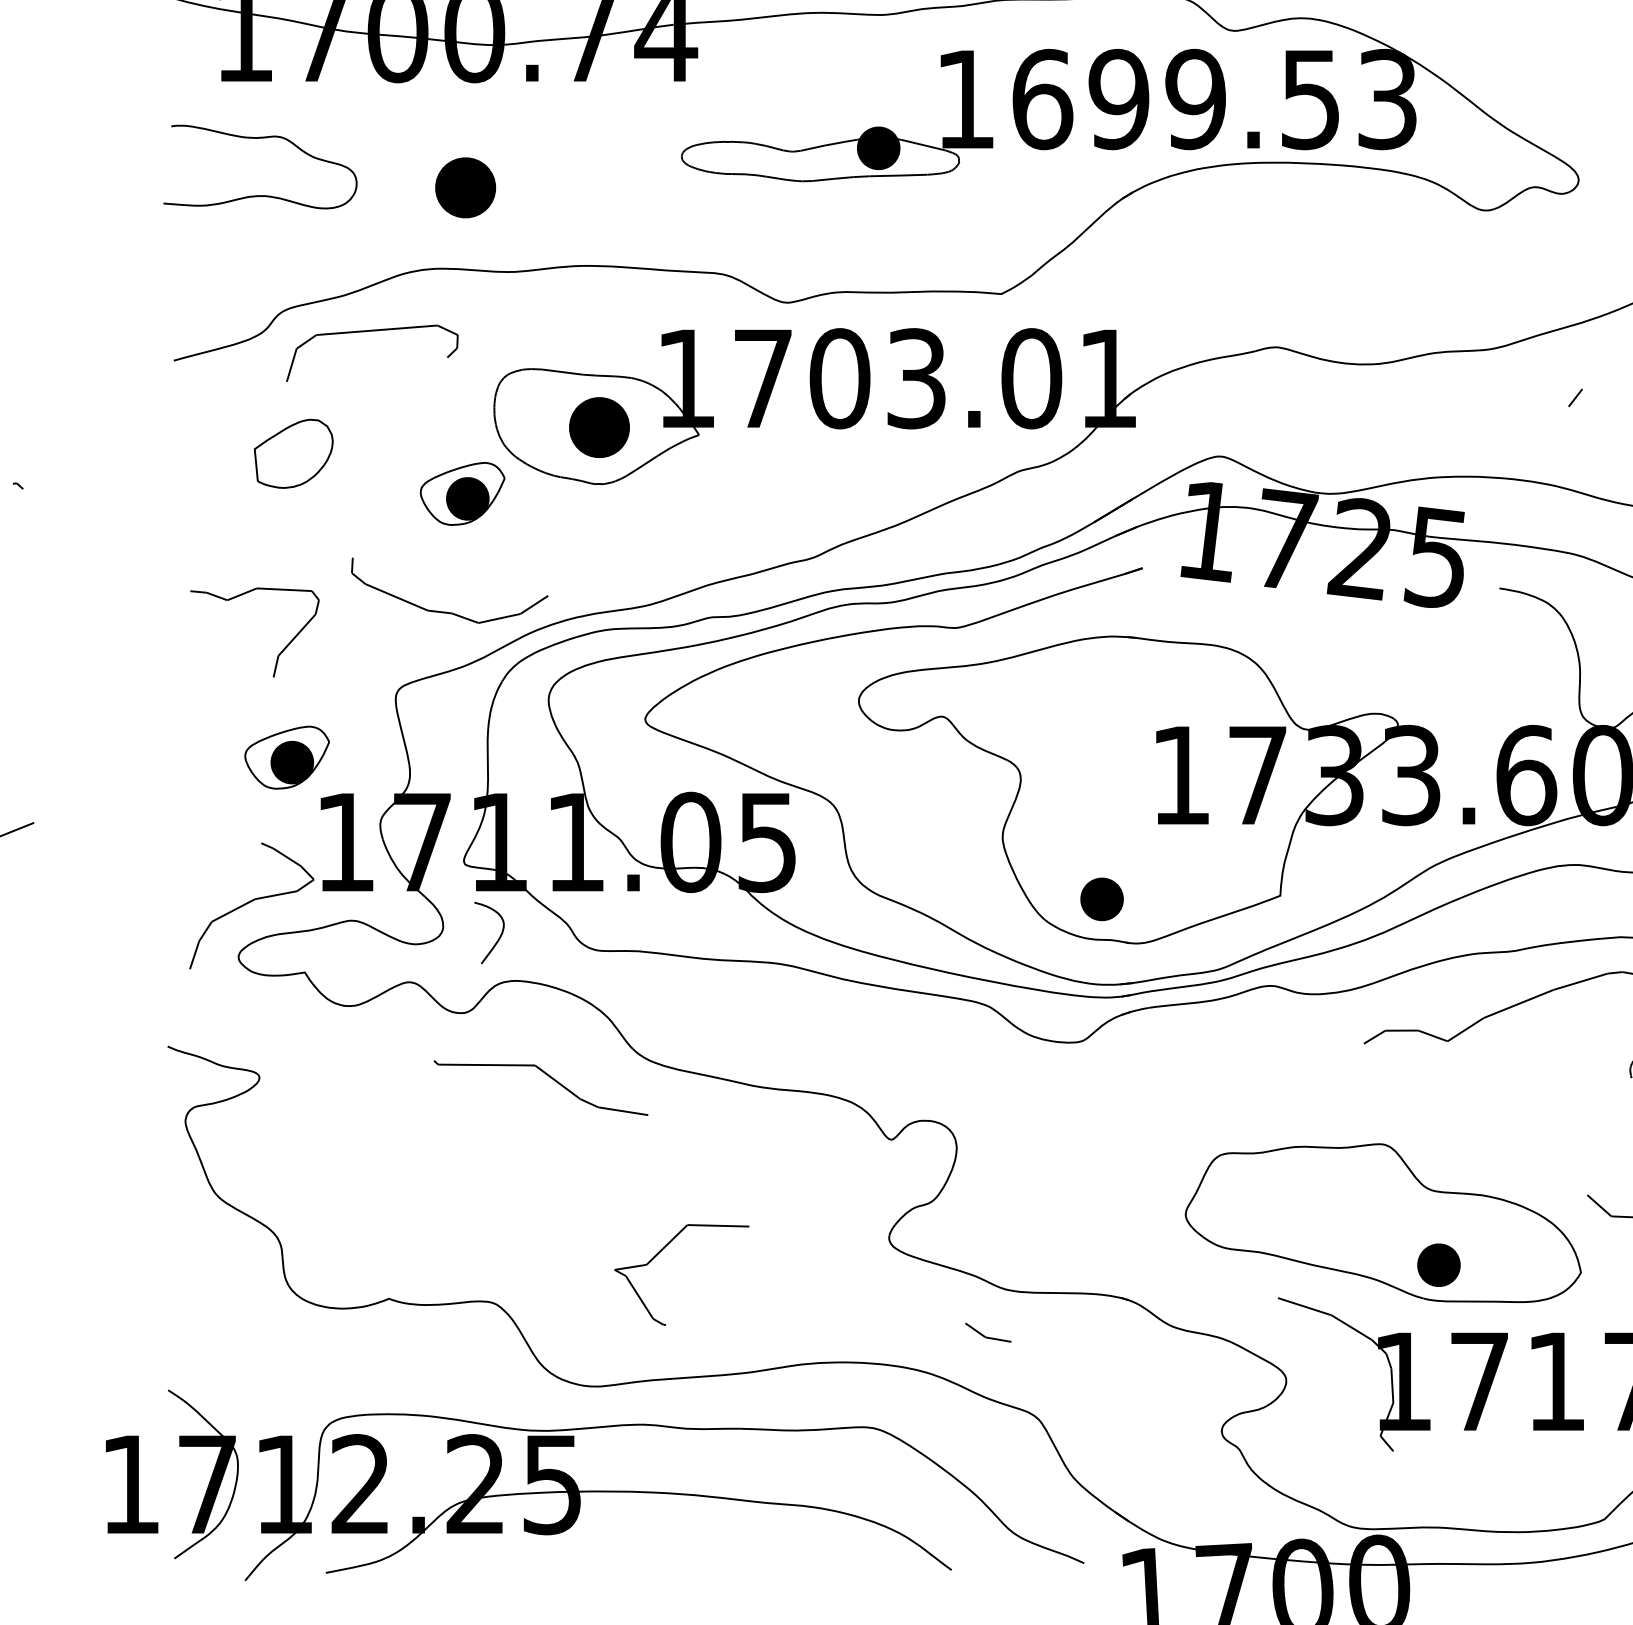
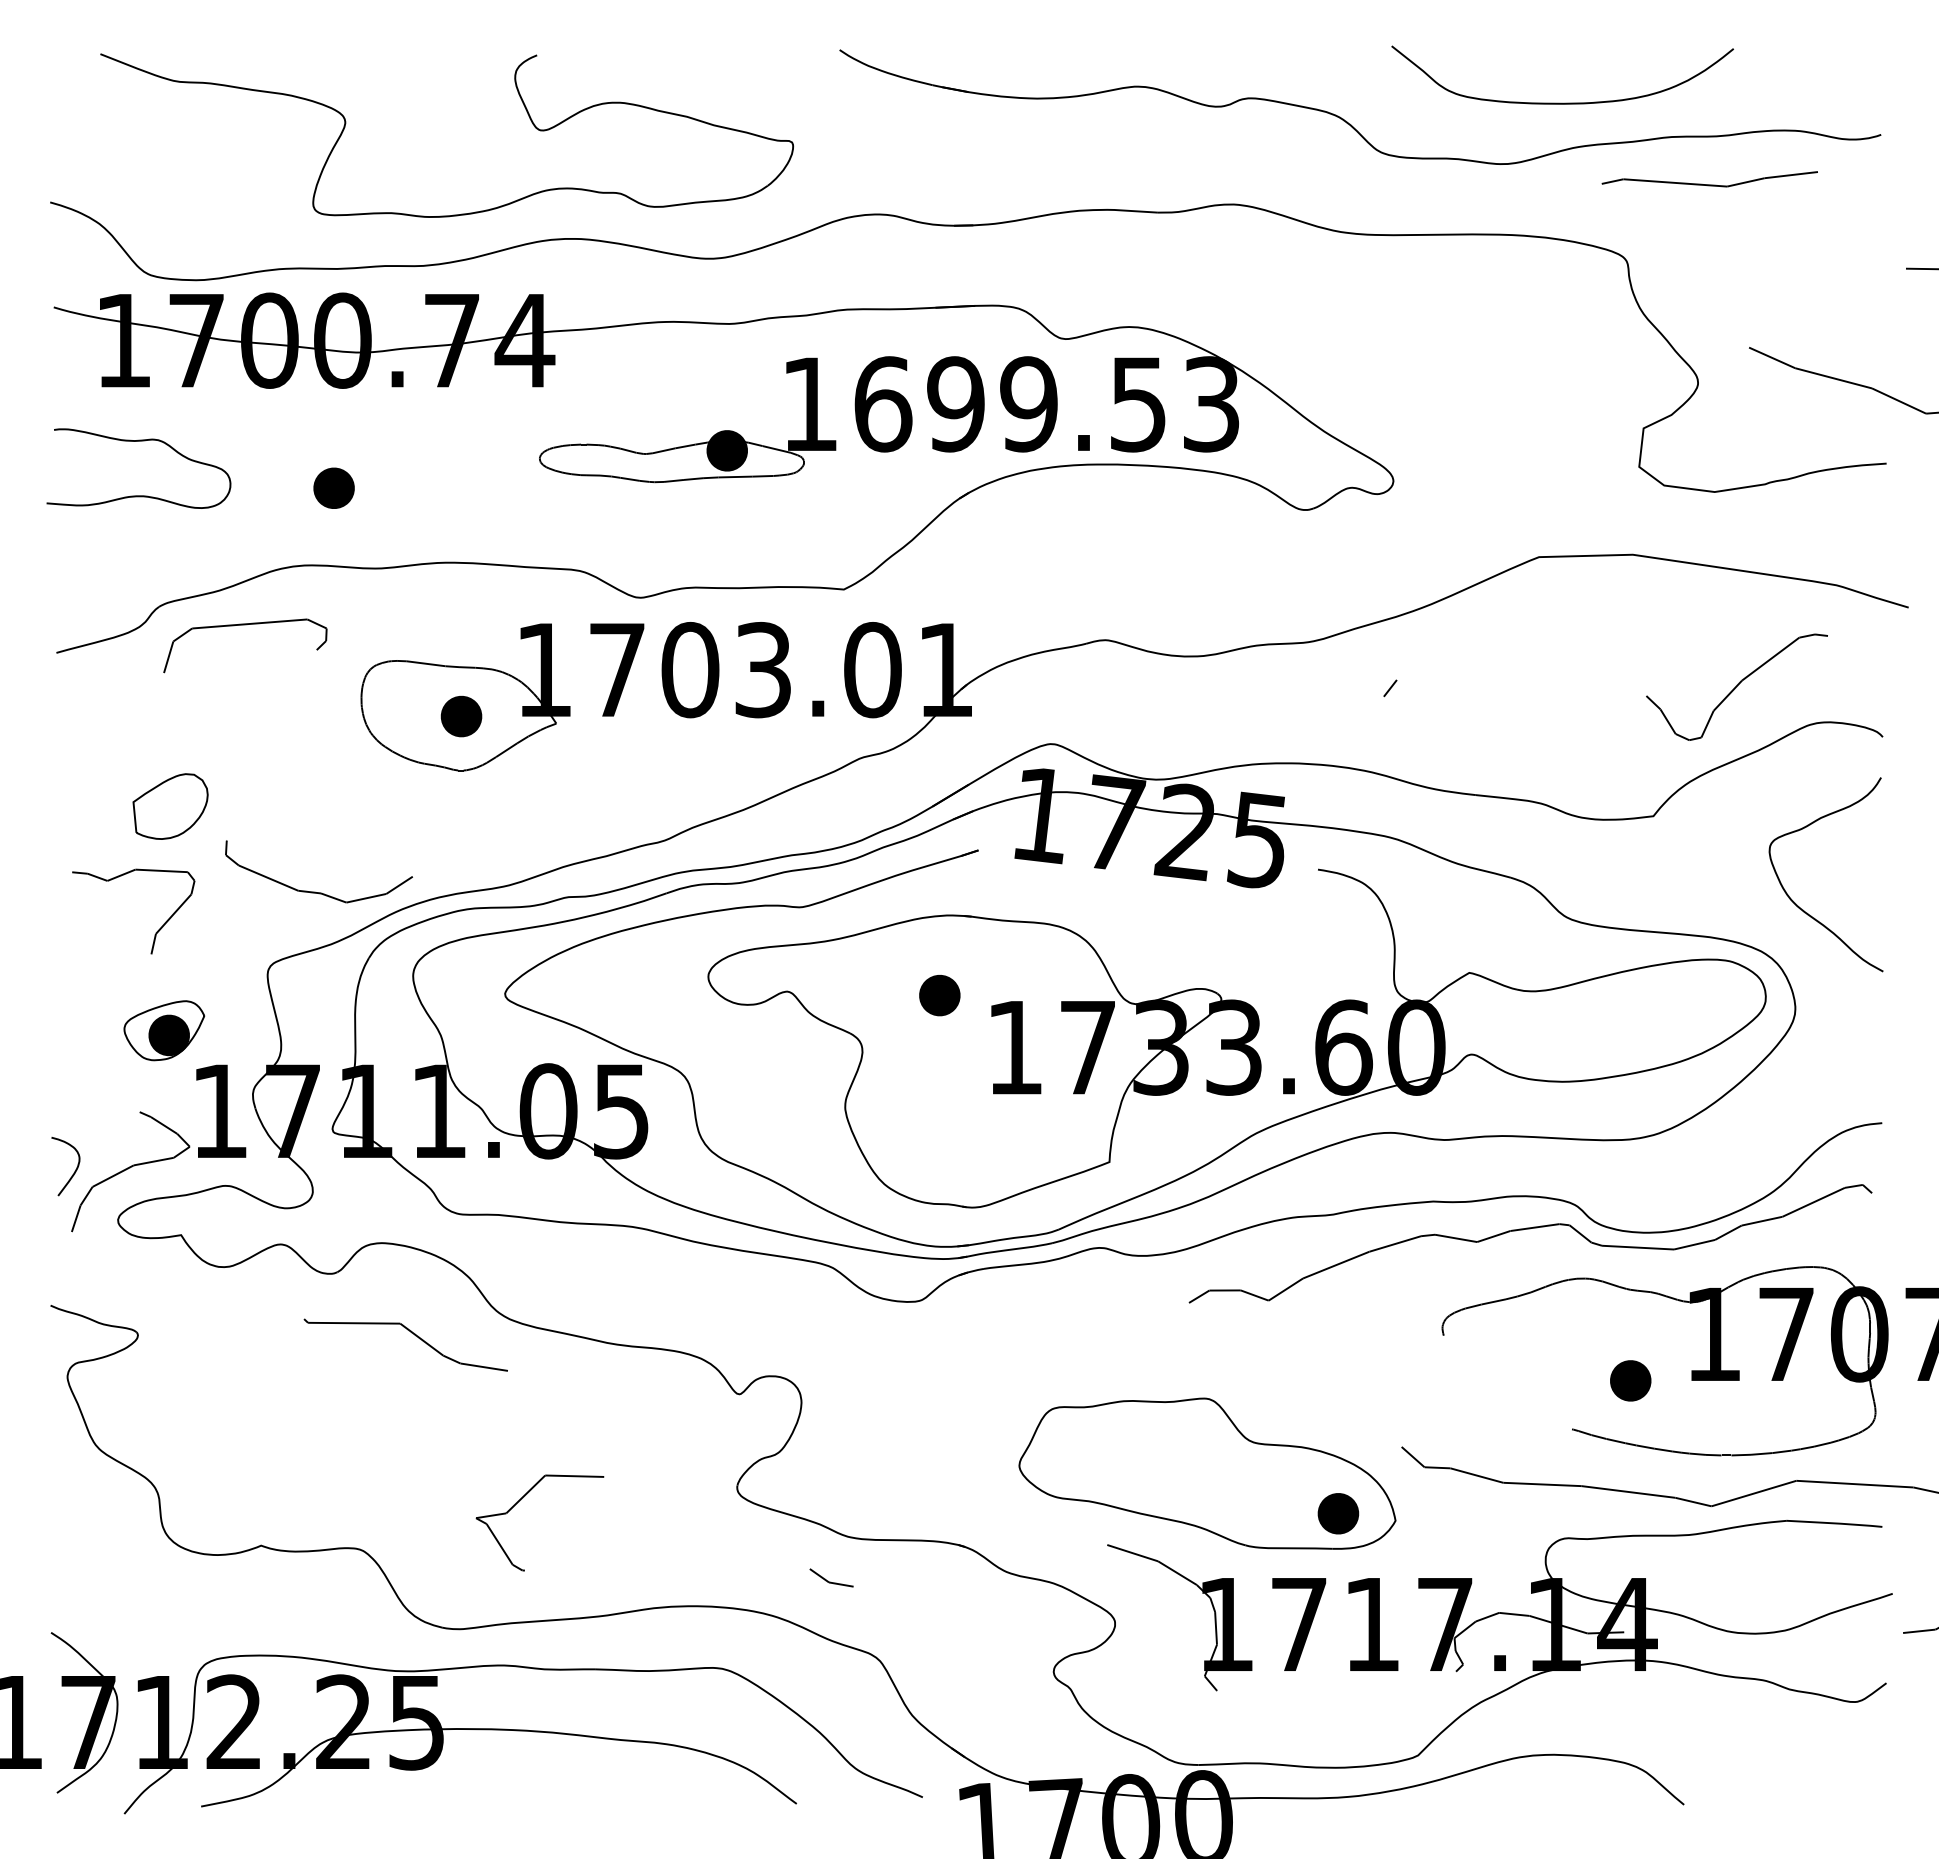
part: (464, 186) -> (333, 487), size x0.71
part: (599, 427) -> (461, 716), size x0.71
part: (293, 453) -> (170, 806), moved
part: (462, 493) -> (331, 779), removed
part: (1101, 899) -> (939, 995), moved
curve: (497, 939) -> (73, 1172), moved
part: (1439, 1264) -> (1338, 1513), moved

